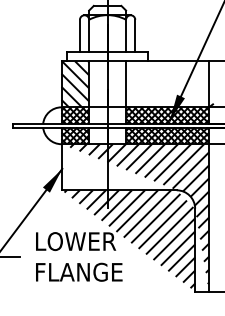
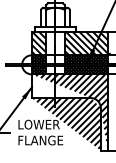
hatch: (167, 84) -> (86, 43), added

